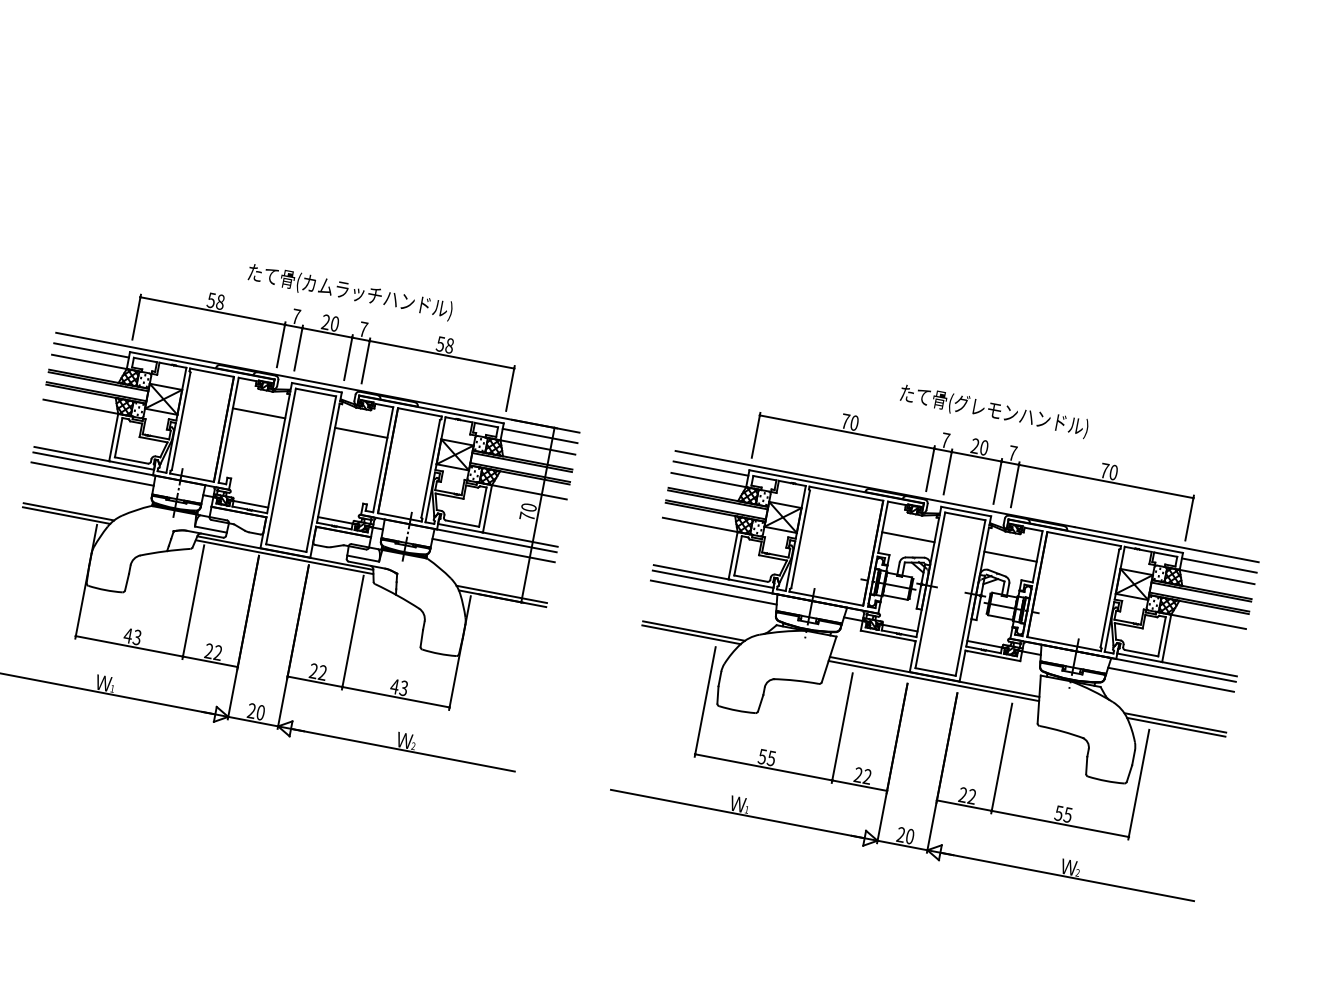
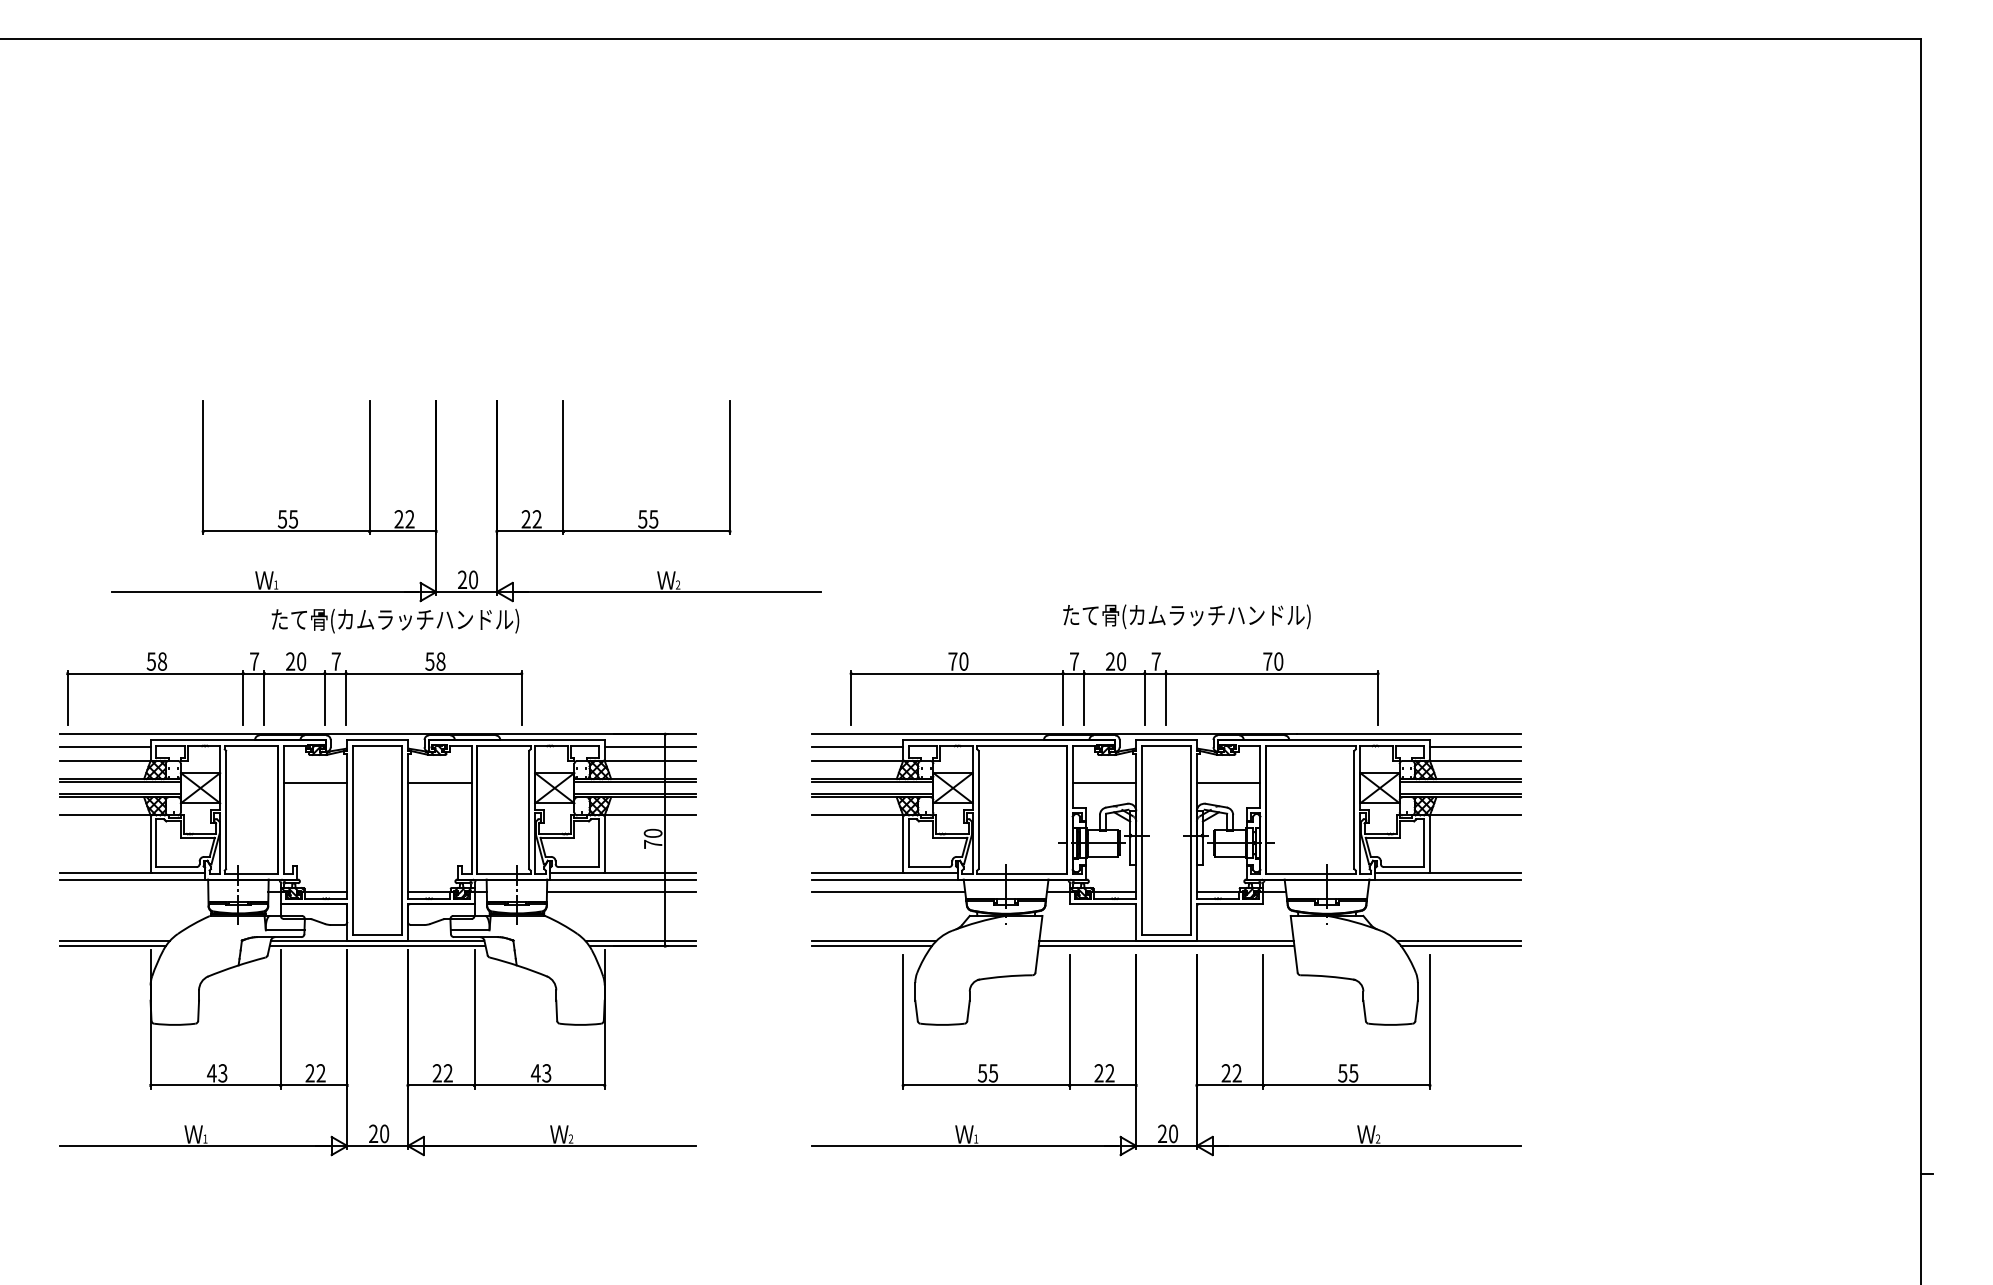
part: (402, 200) -> (436, 501), added
part: (327, 333) -> (294, 674), moved
text: (1029, 417) -> (1219, 616), たて骨(グレモンハンドル) -> たて骨(カムラッチハンドル)
part: (976, 457) -> (1114, 674), moved
line: (92, 473) -> (133, 891), removed
line: (1170, 679) -> (1443, 891), removed

